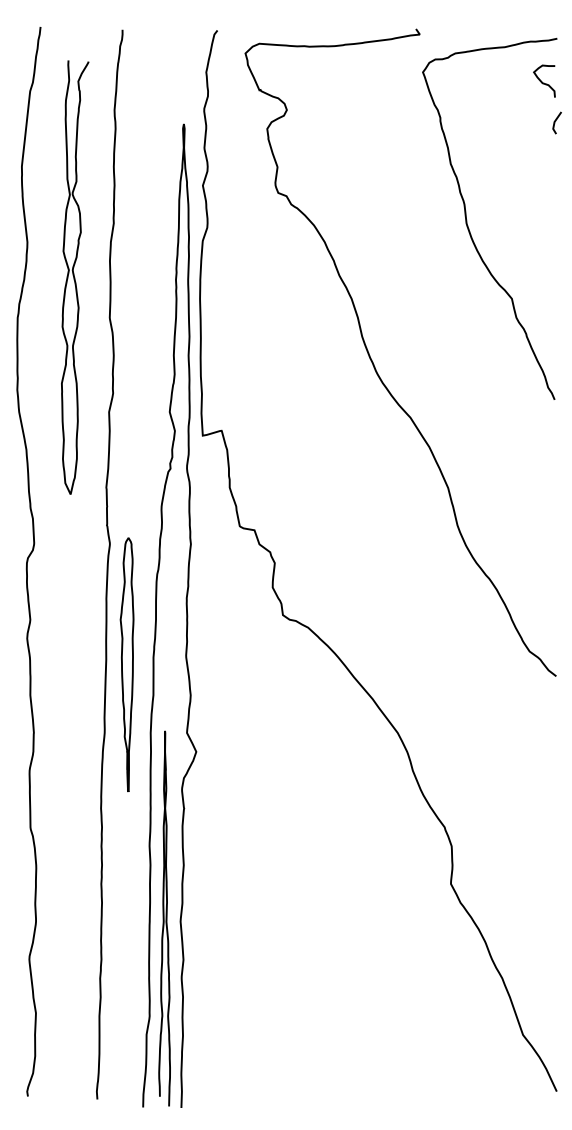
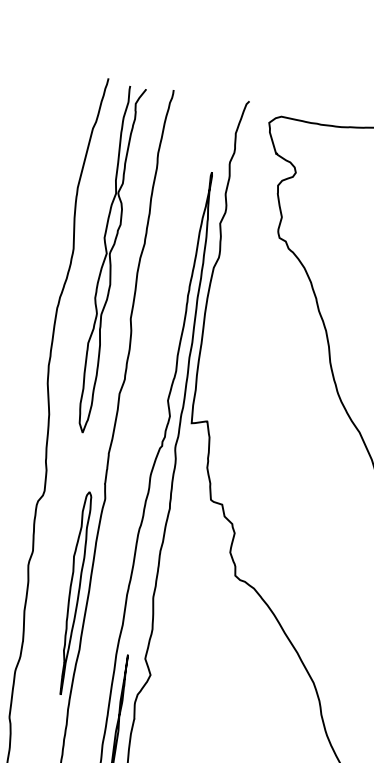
curve: (75, 277) -> (111, 260), moved
part: (126, 664) -> (73, 592), moved

